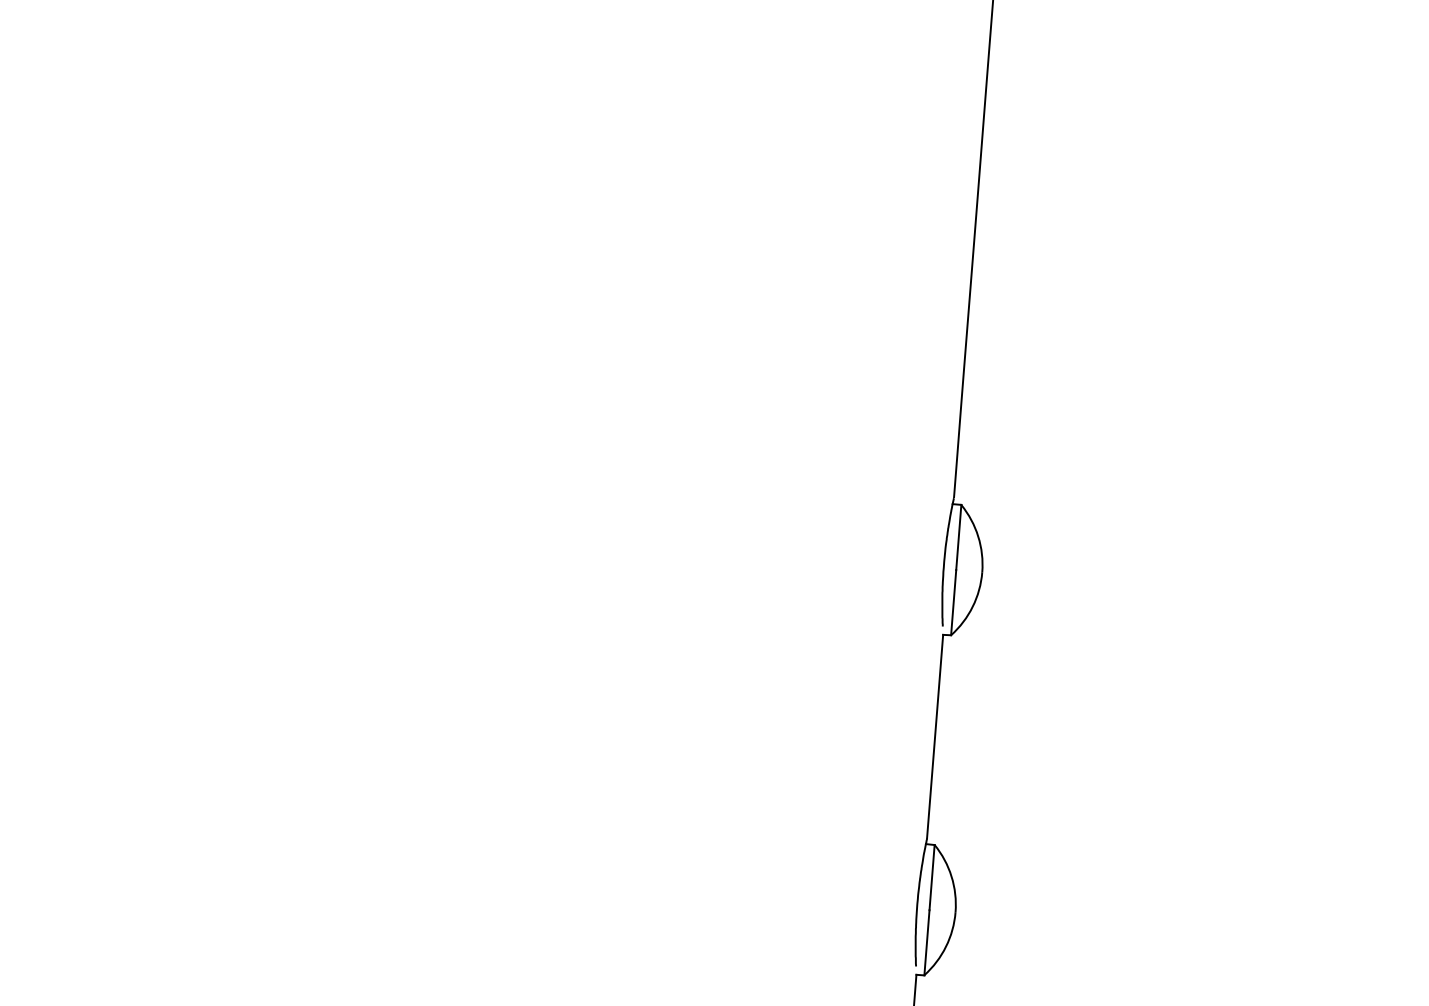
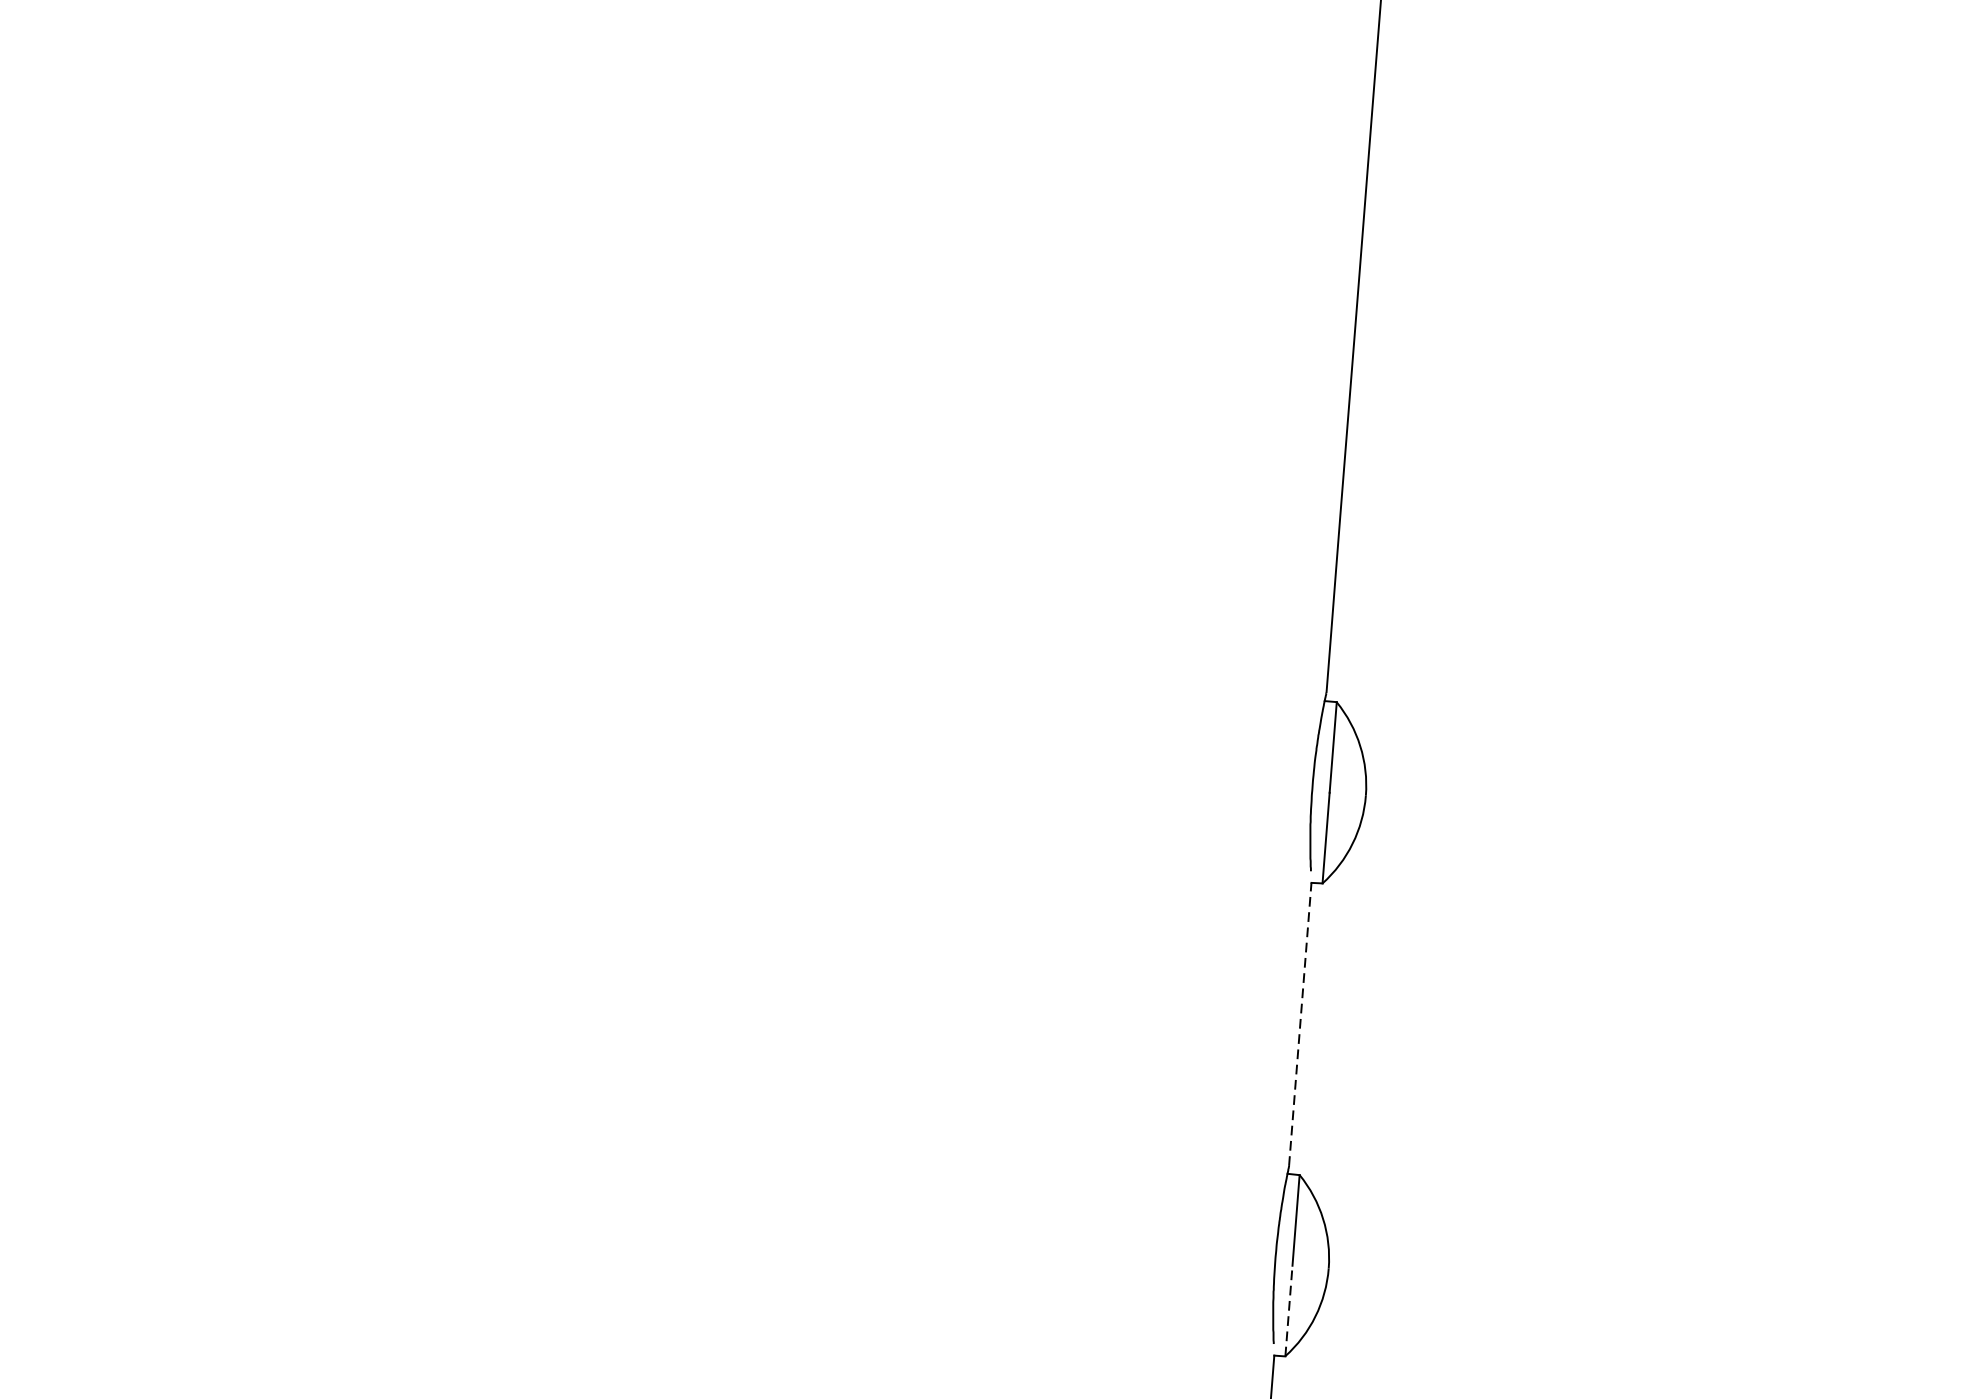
line: (935, 736) -> (1300, 1024), solid -> dashed
line: (926, 942) -> (1288, 1310), solid -> dashed

